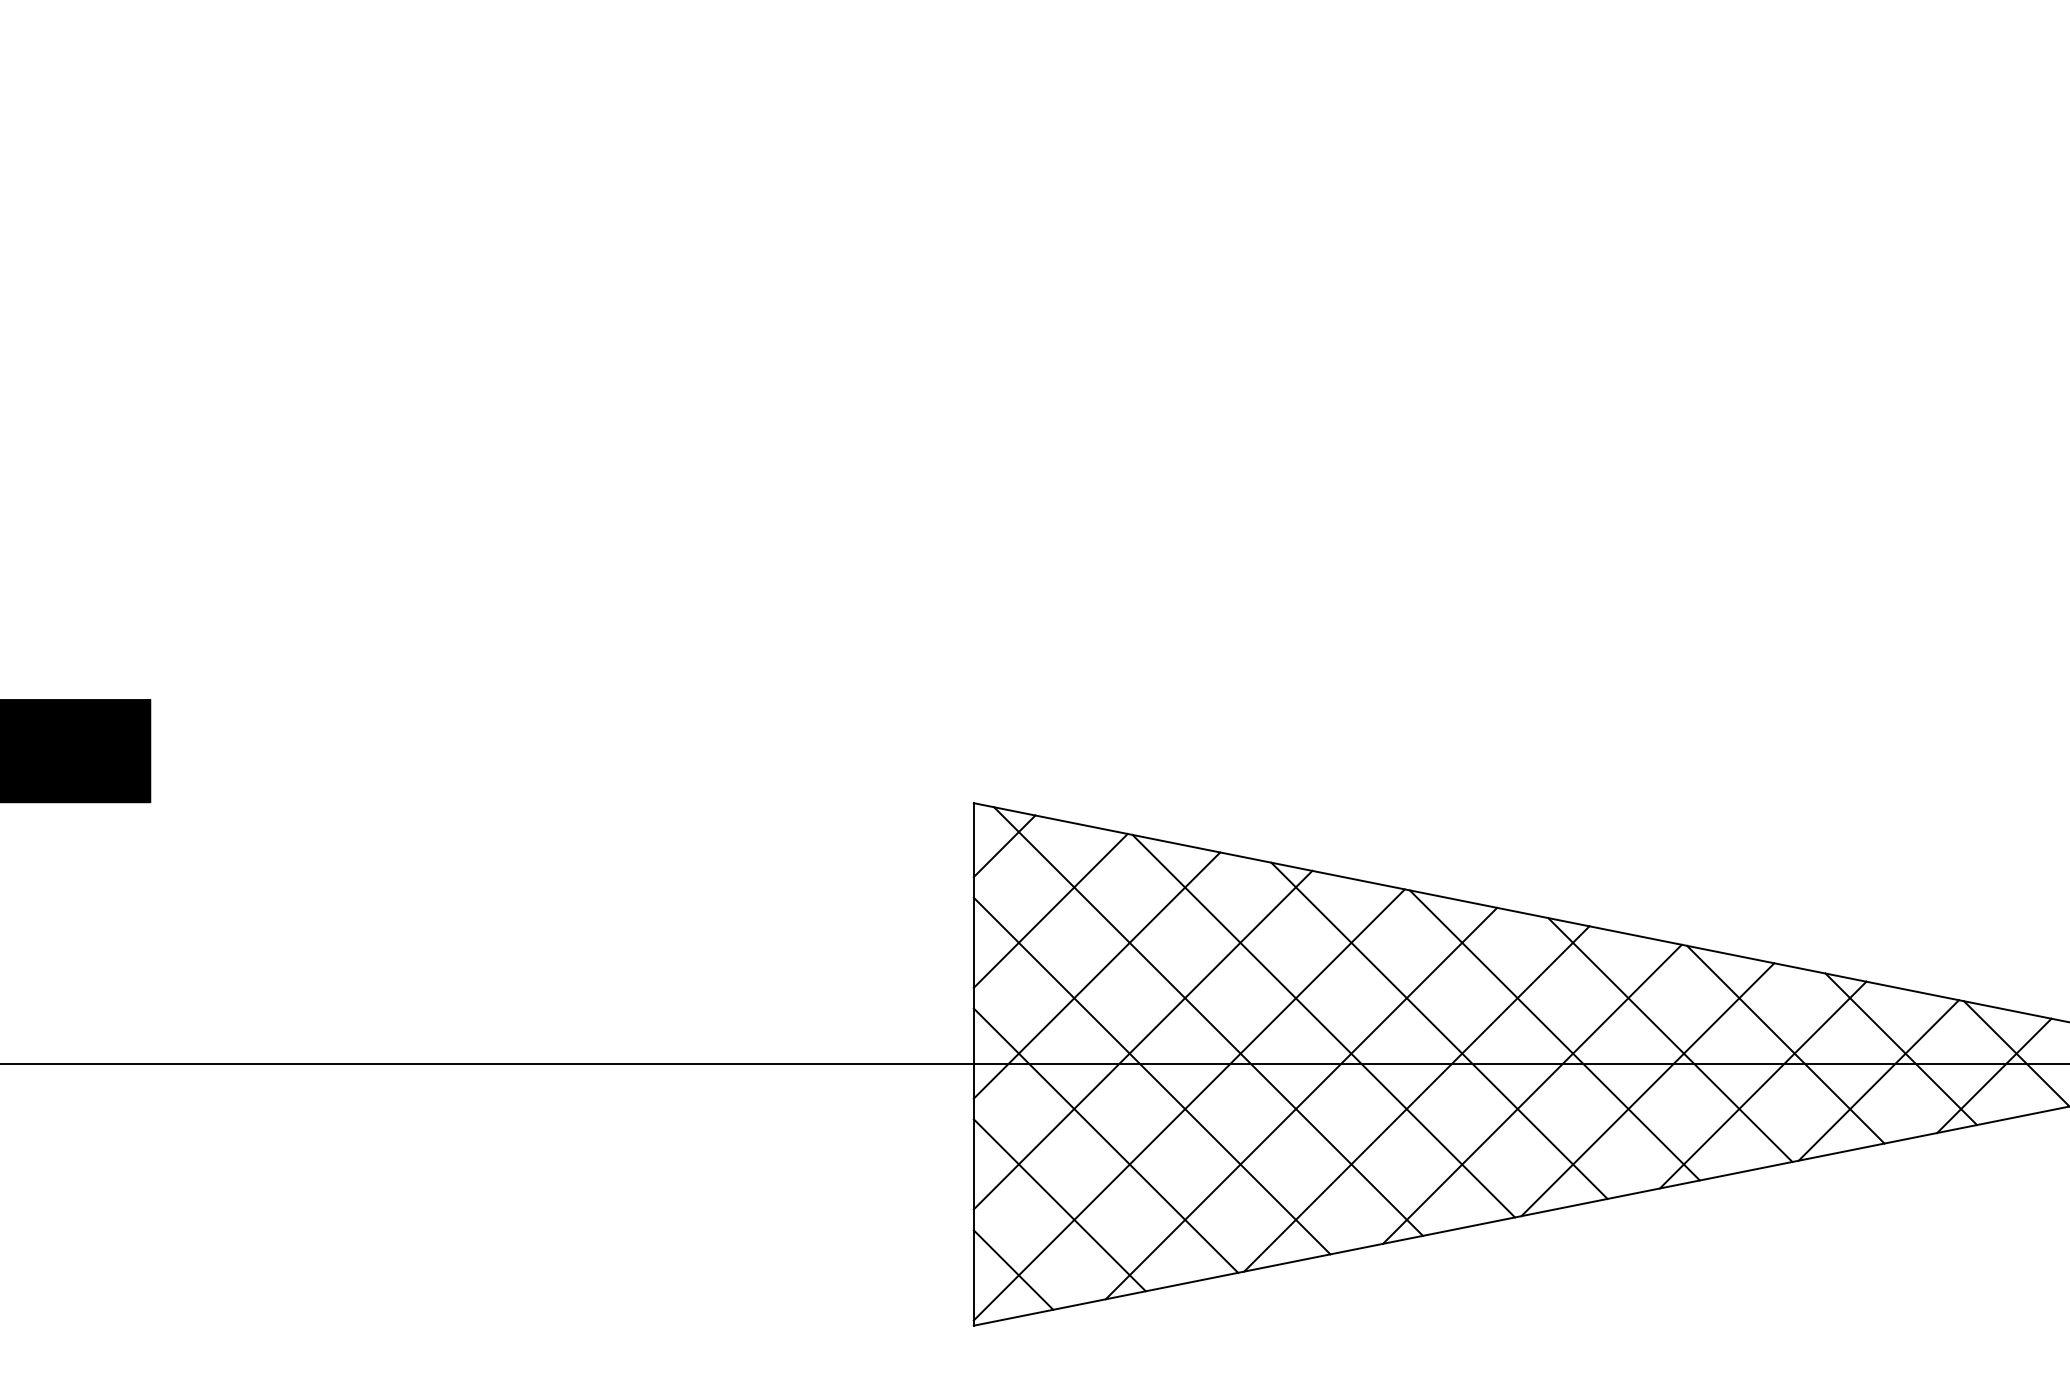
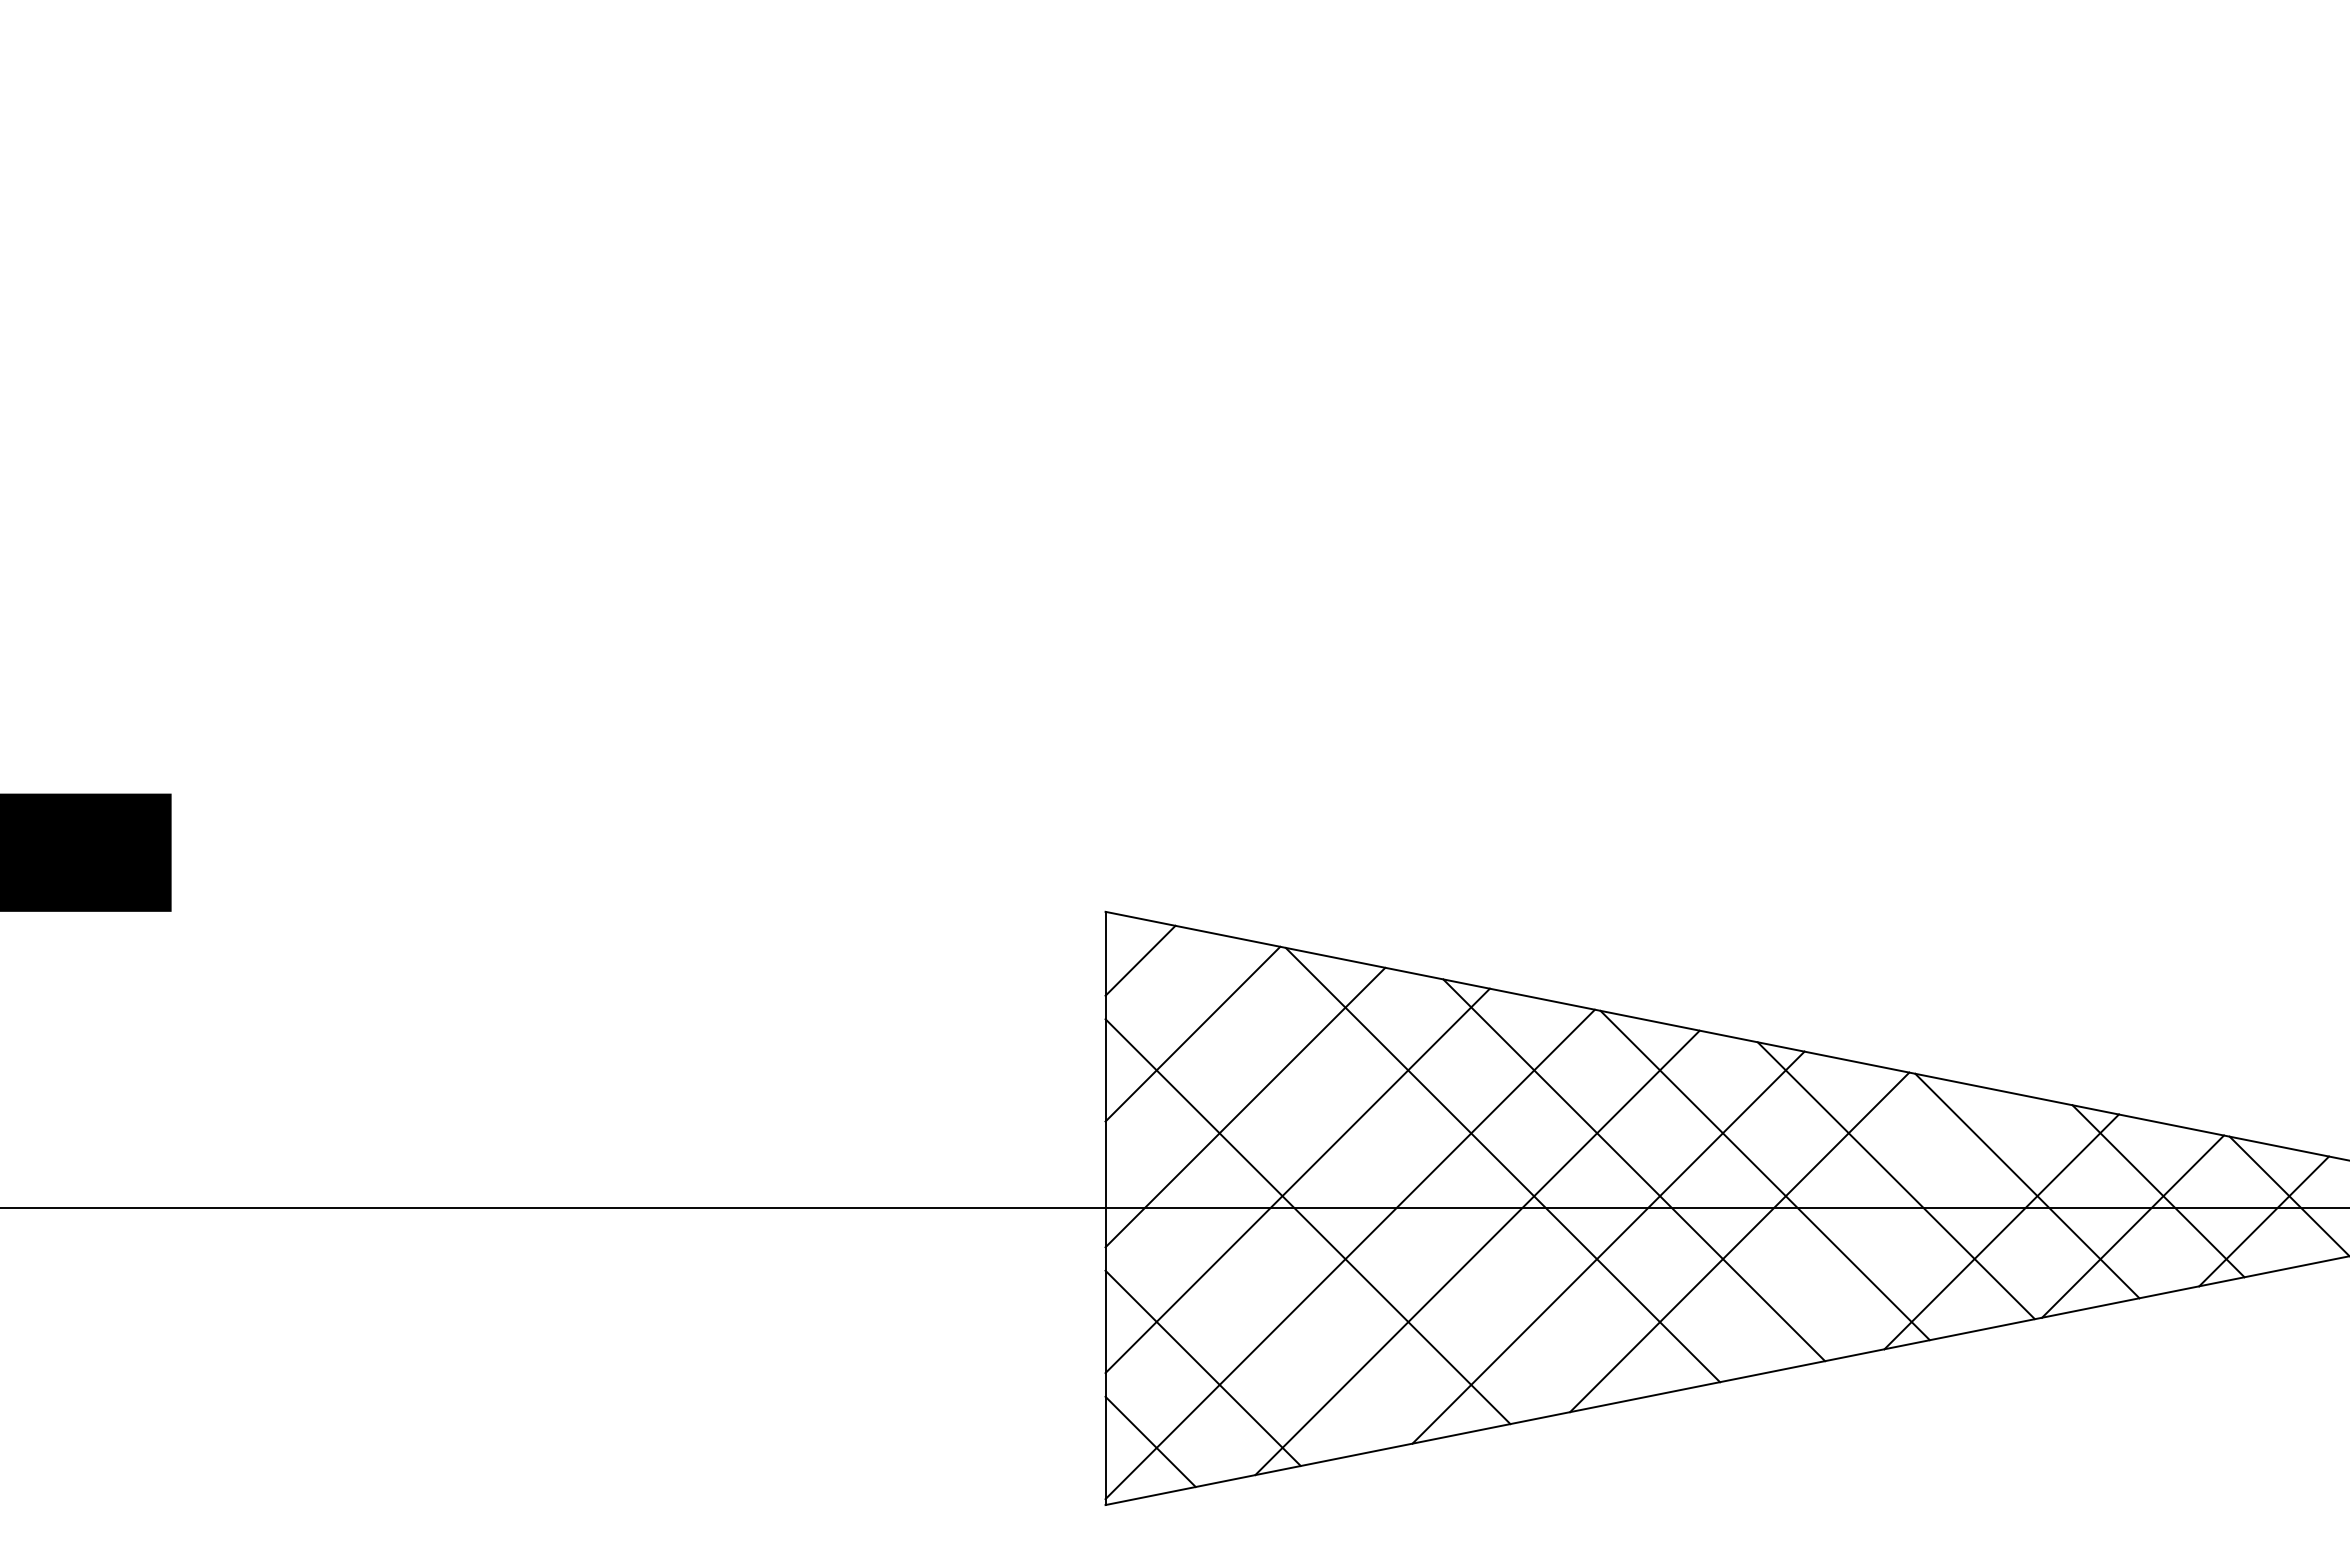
line: (1208, 1021) -> (1371, 1159), removed
line: (1647, 1089) -> (1870, 1236), removed
line: (1105, 1140) -> (1255, 1294), removed

